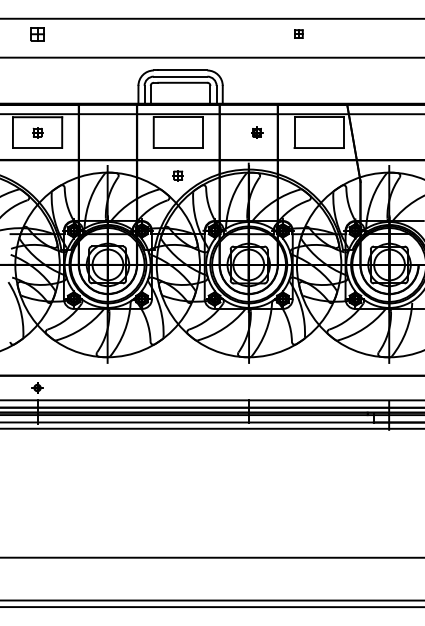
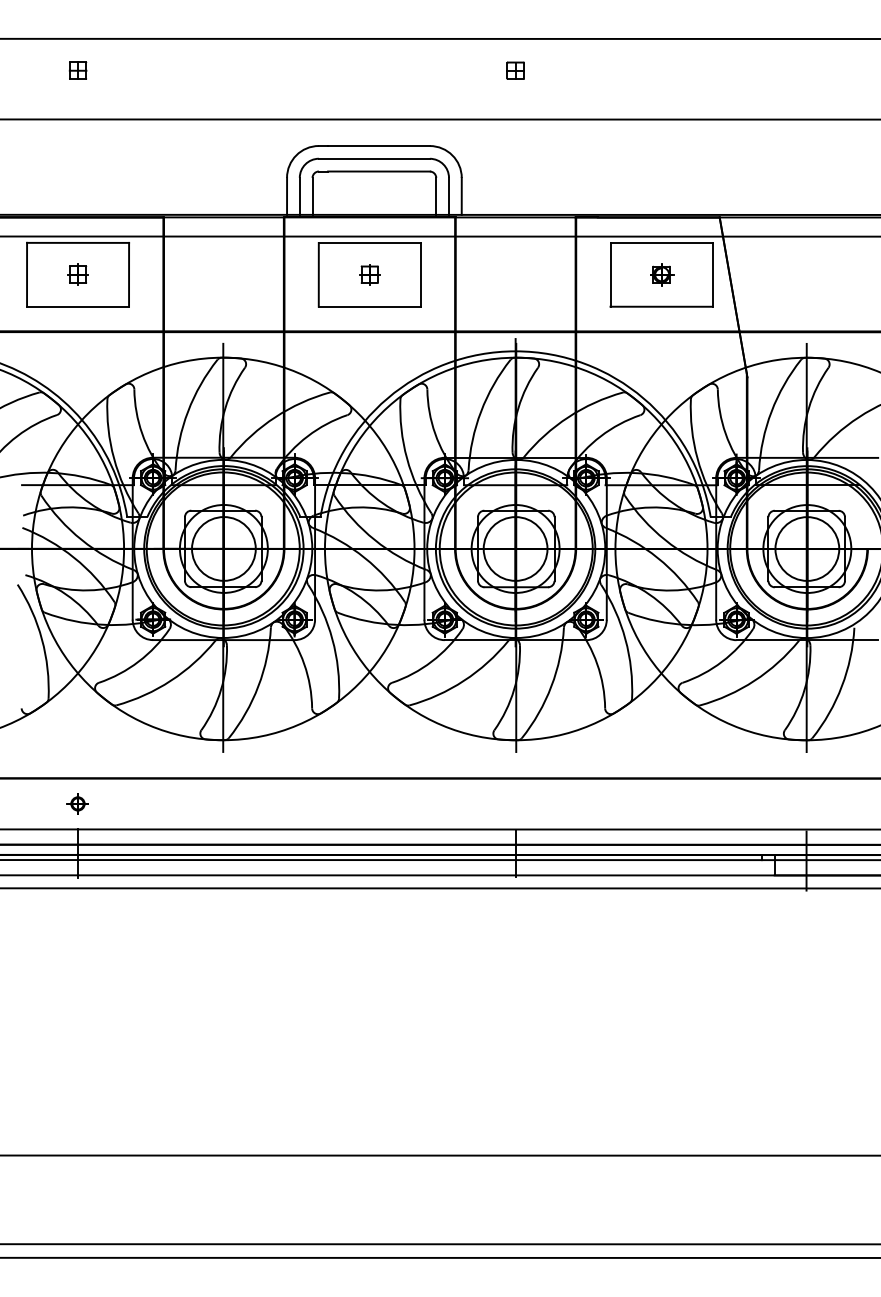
part: (37, 33) -> (77, 69), size x0.62
part: (298, 33) -> (515, 69), moved
part: (257, 132) -> (662, 274), moved
part: (177, 175) -> (367, 274), moved

